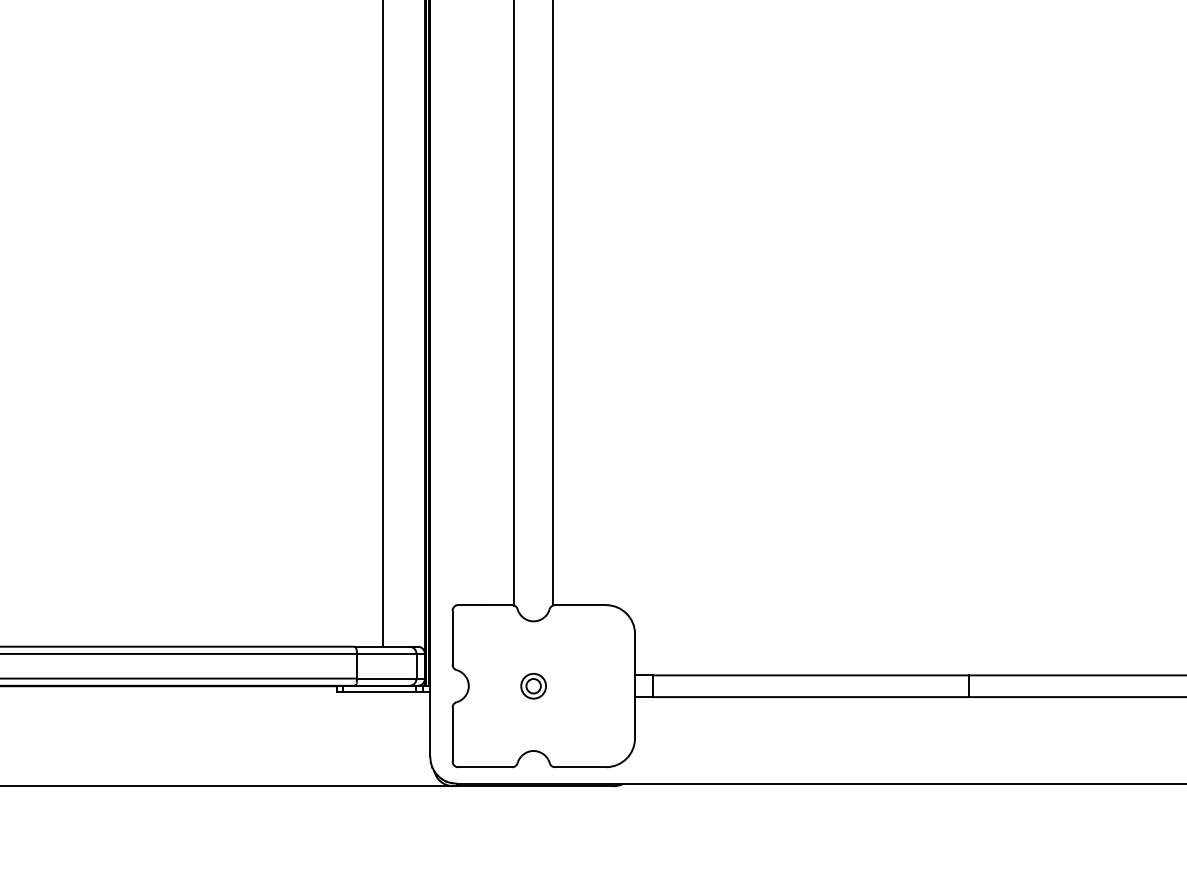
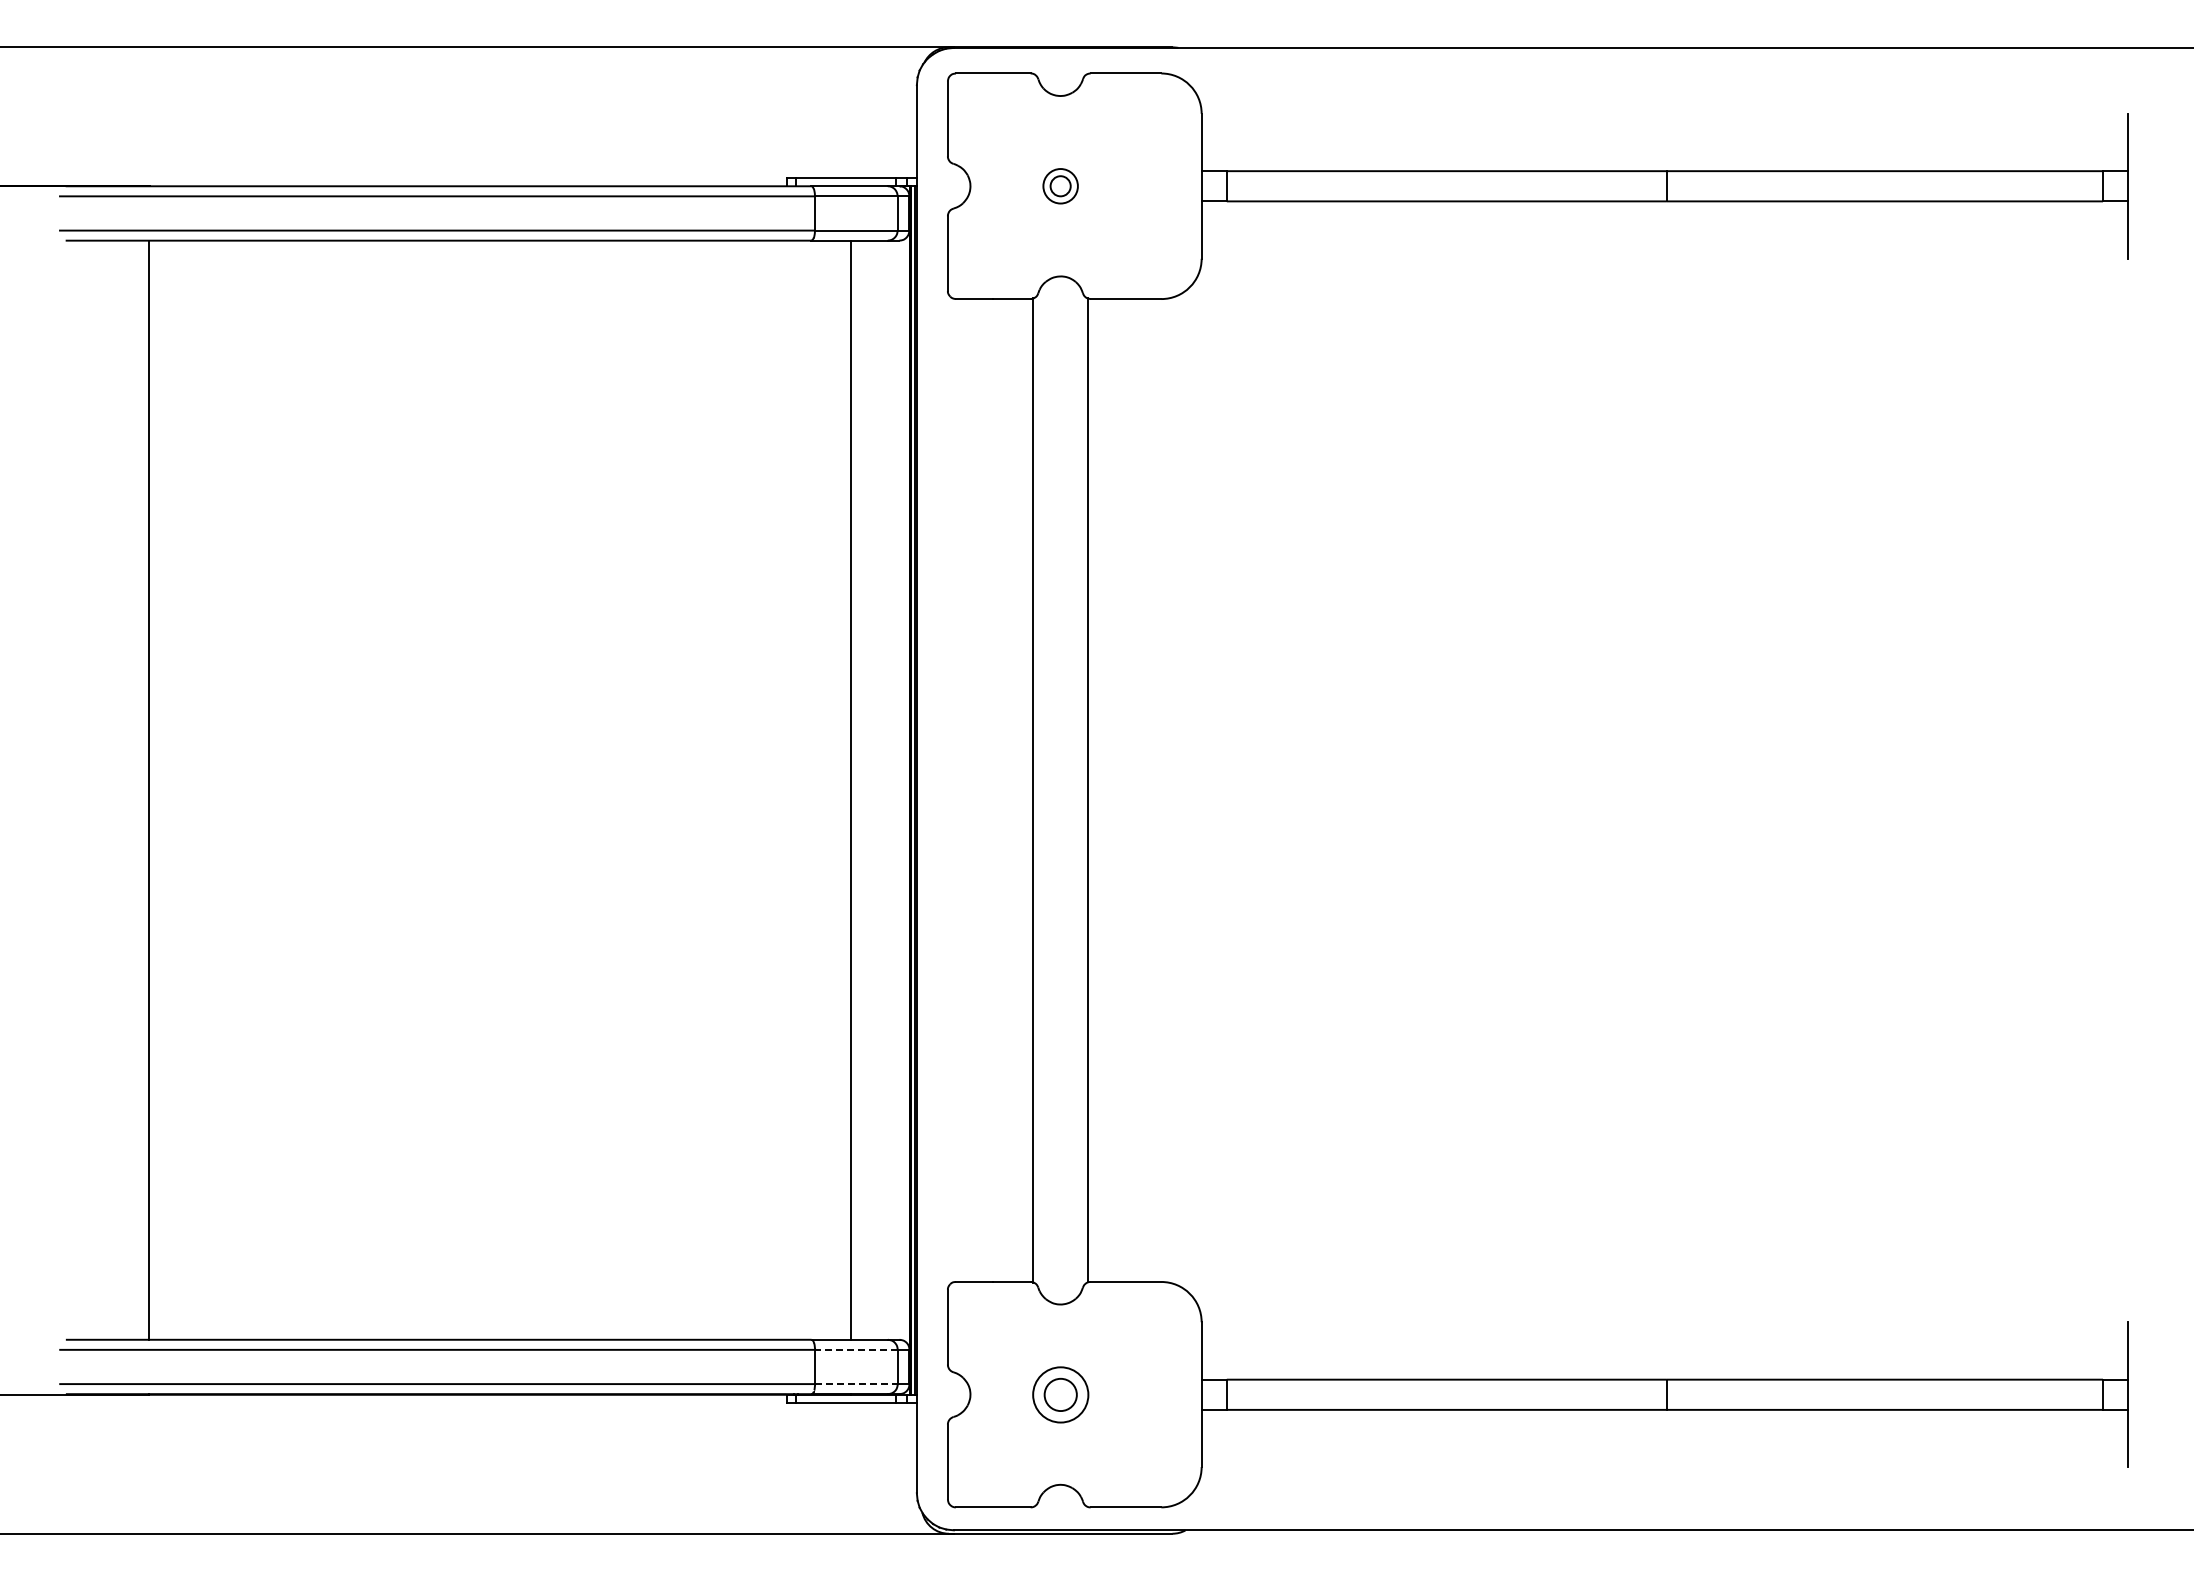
line: (386, 653) -> (855, 1349), solid -> dashed
line: (386, 678) -> (856, 1384), solid -> dashed
part: (533, 686) -> (1060, 1394), size x1.6

